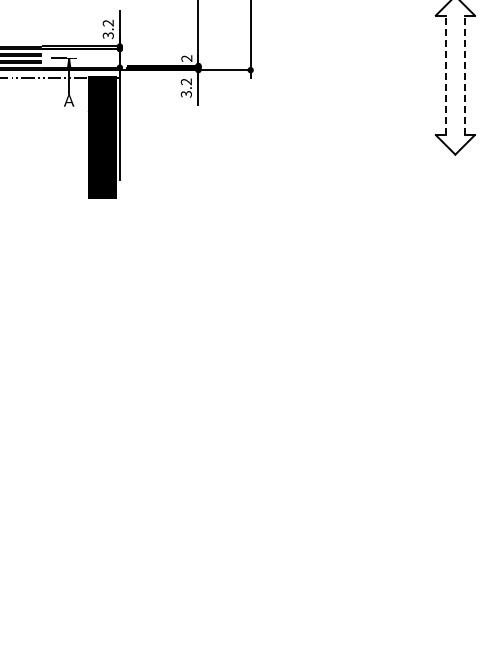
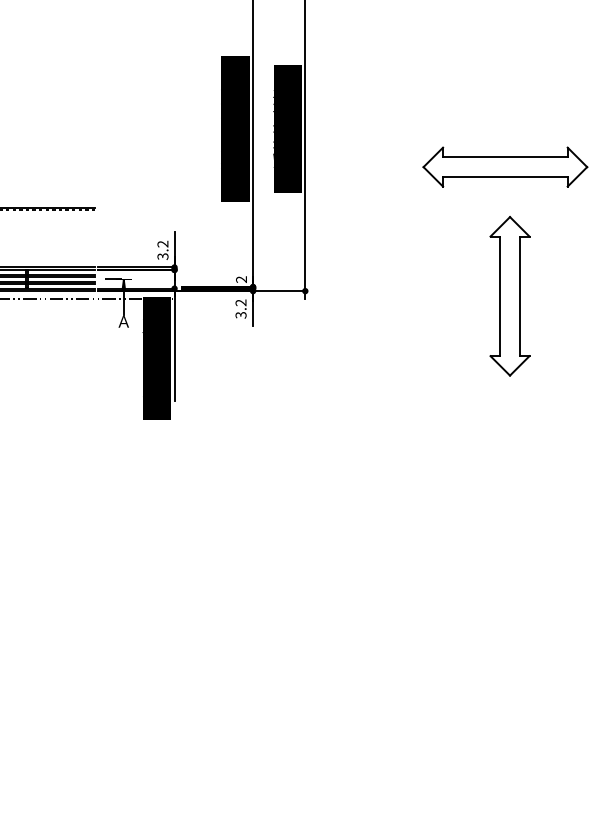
line: (445, 75) -> (500, 296), dashed -> solid
line: (464, 75) -> (519, 296), dashed -> solid

